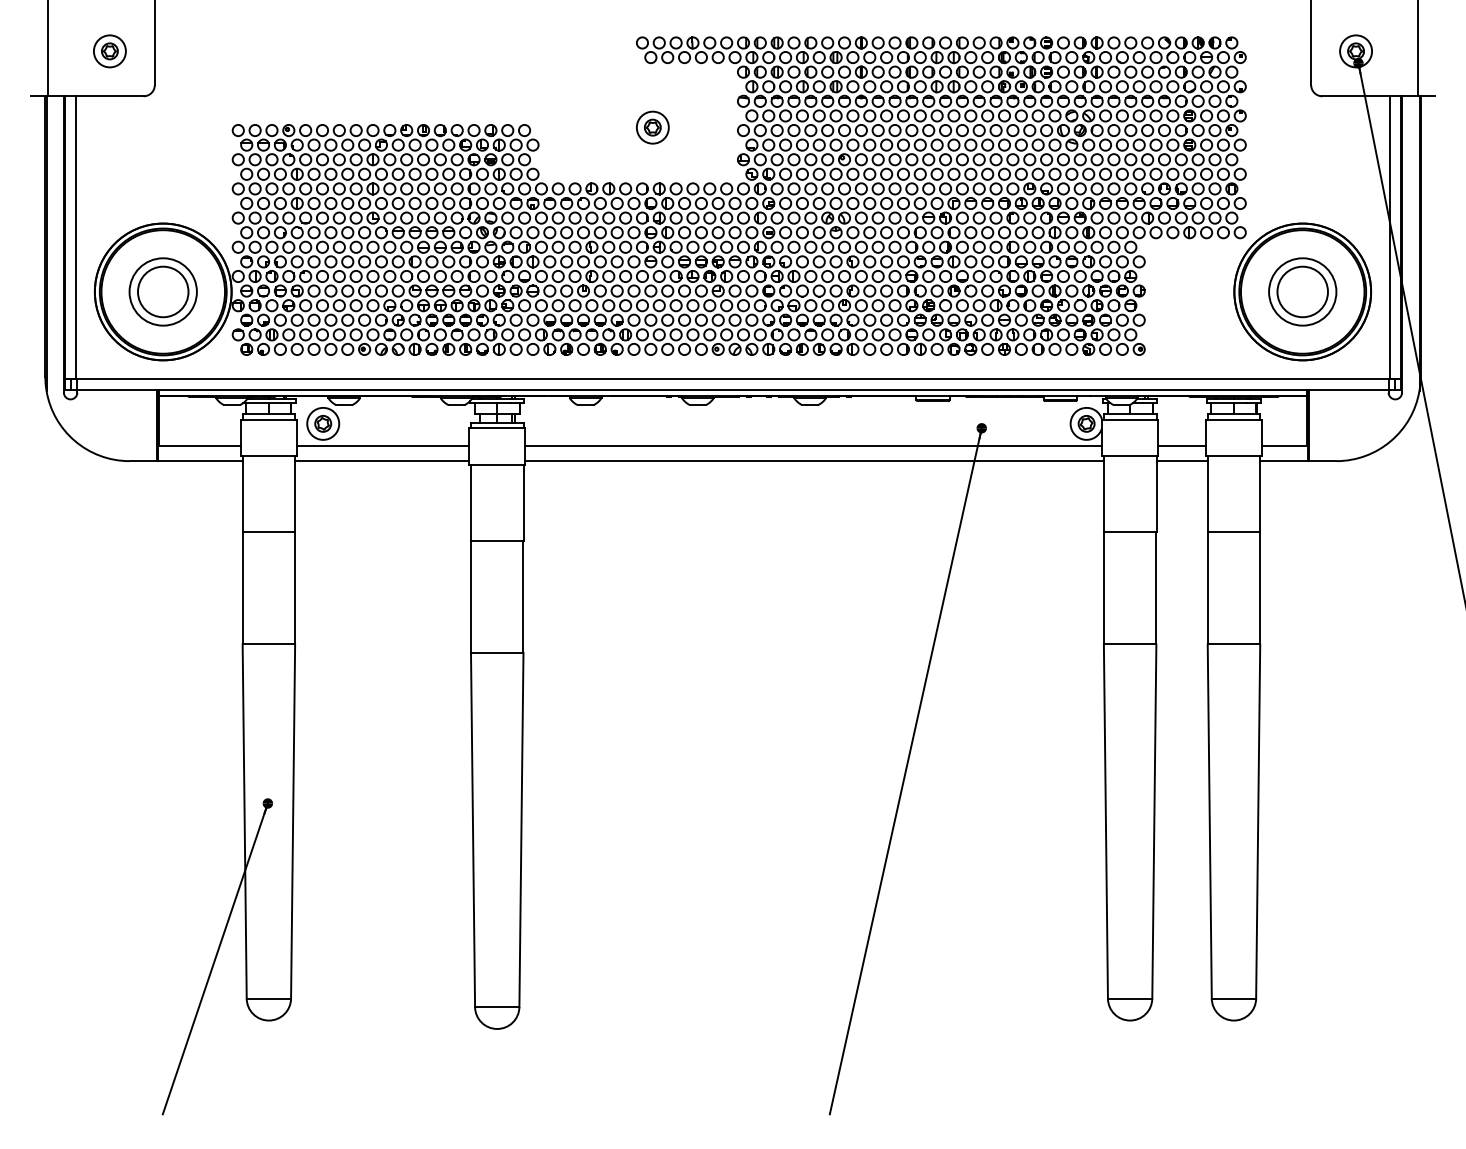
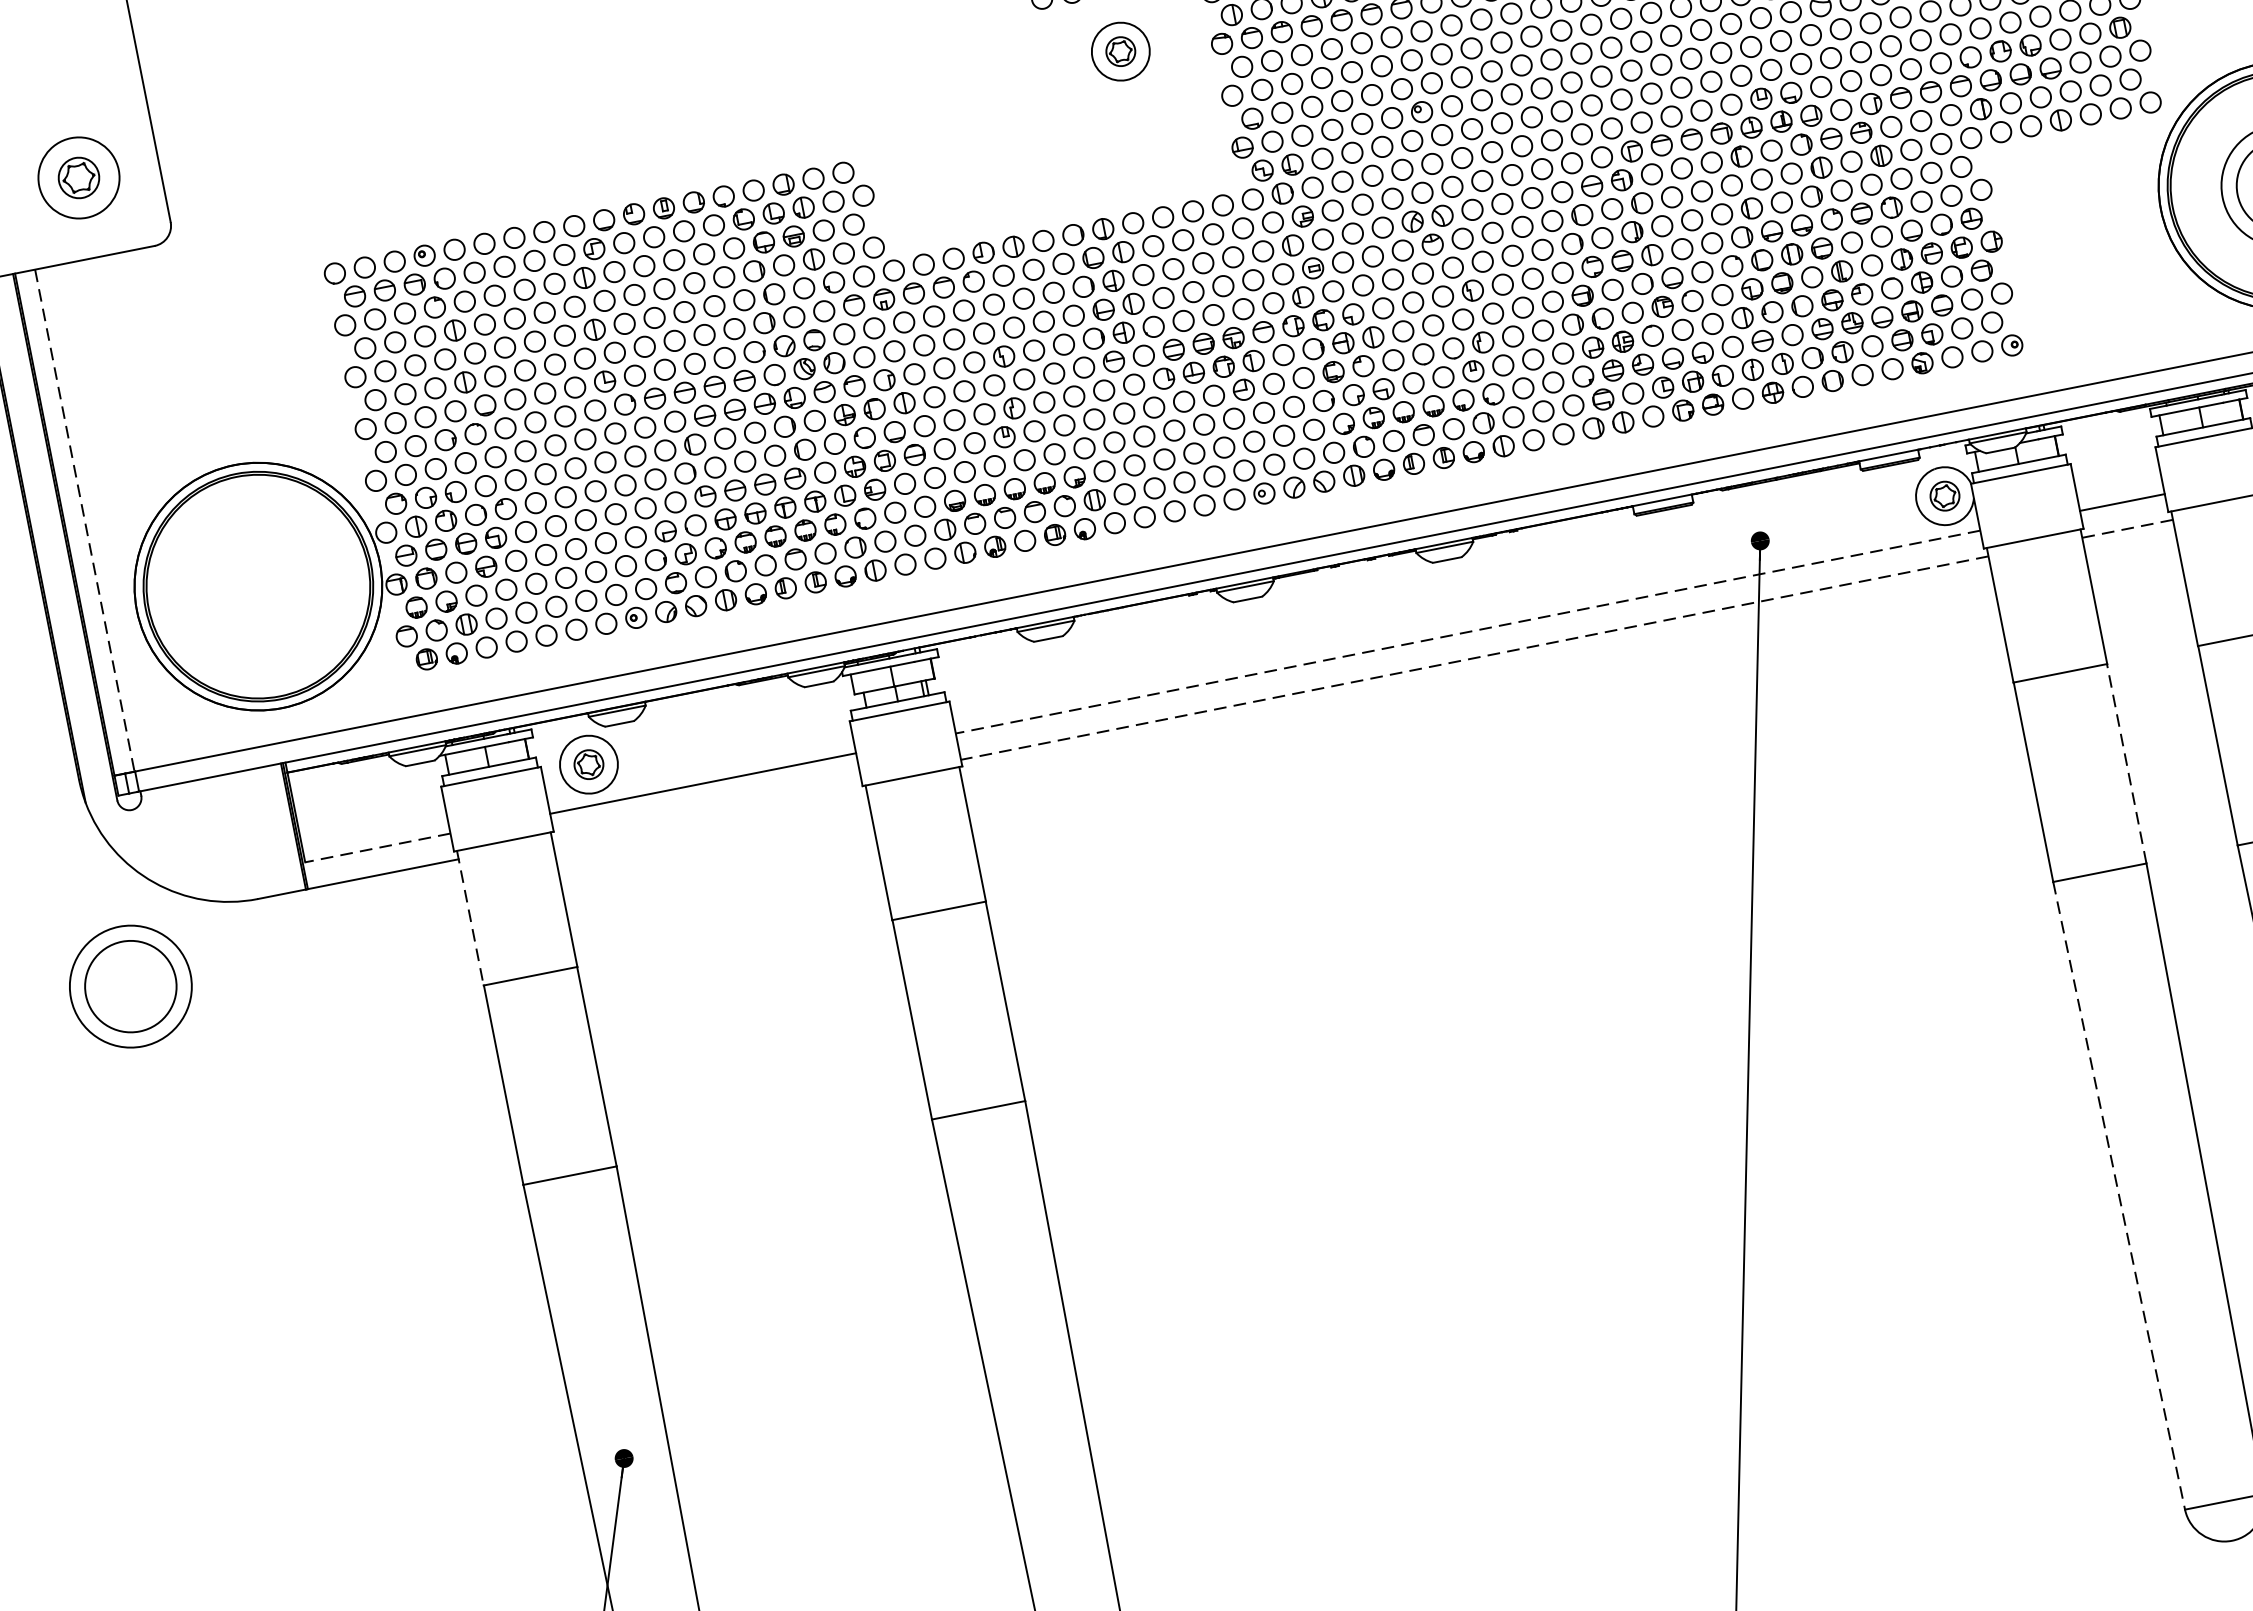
part: (109, 51) -> (78, 178), size x1.4
part: (652, 127) -> (1120, 51), moved
line: (76, 238) -> (85, 522), solid -> dashed
part: (162, 291) -> (129, 986), moved
line: (199, 446) -> (377, 848), solid -> dashed
line: (813, 446) -> (1467, 632), solid -> dashed
line: (382, 461) -> (707, 810), removed
line: (814, 461) -> (1474, 658), solid -> dashed
line: (1182, 461) -> (2128, 529), solid -> dashed
line: (242, 494) -> (470, 918), solid -> dashed
line: (1156, 587) -> (2126, 762), solid -> dashed
line: (1105, 822) -> (2118, 1197), solid -> dashed

